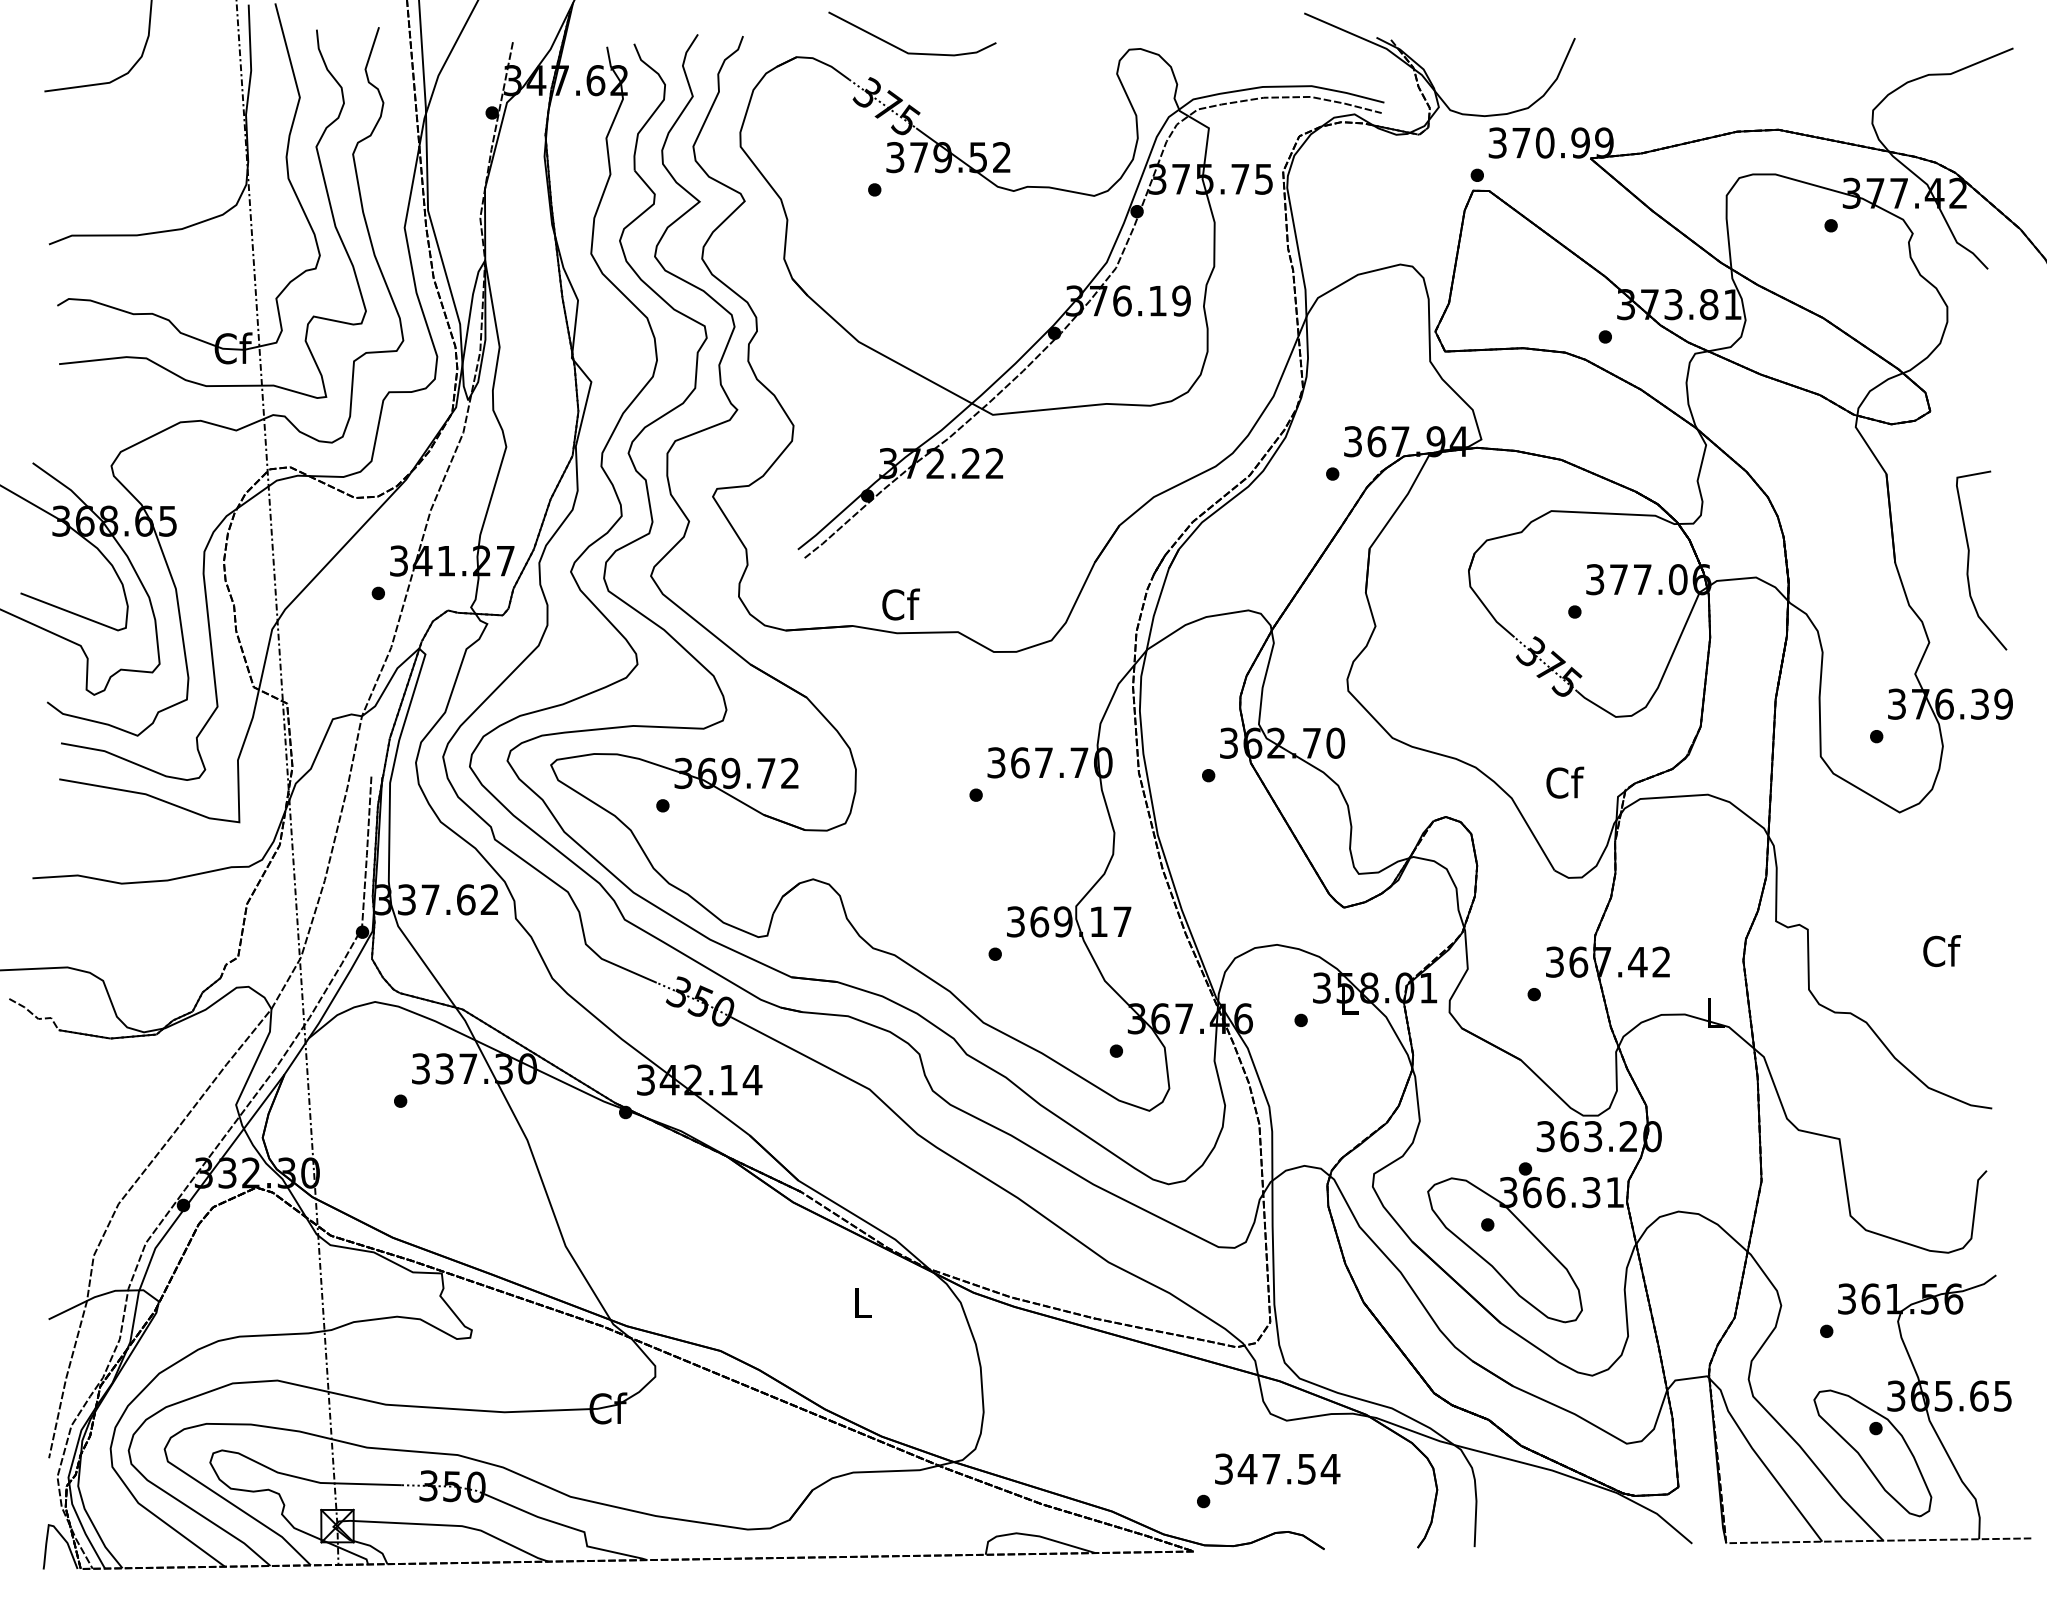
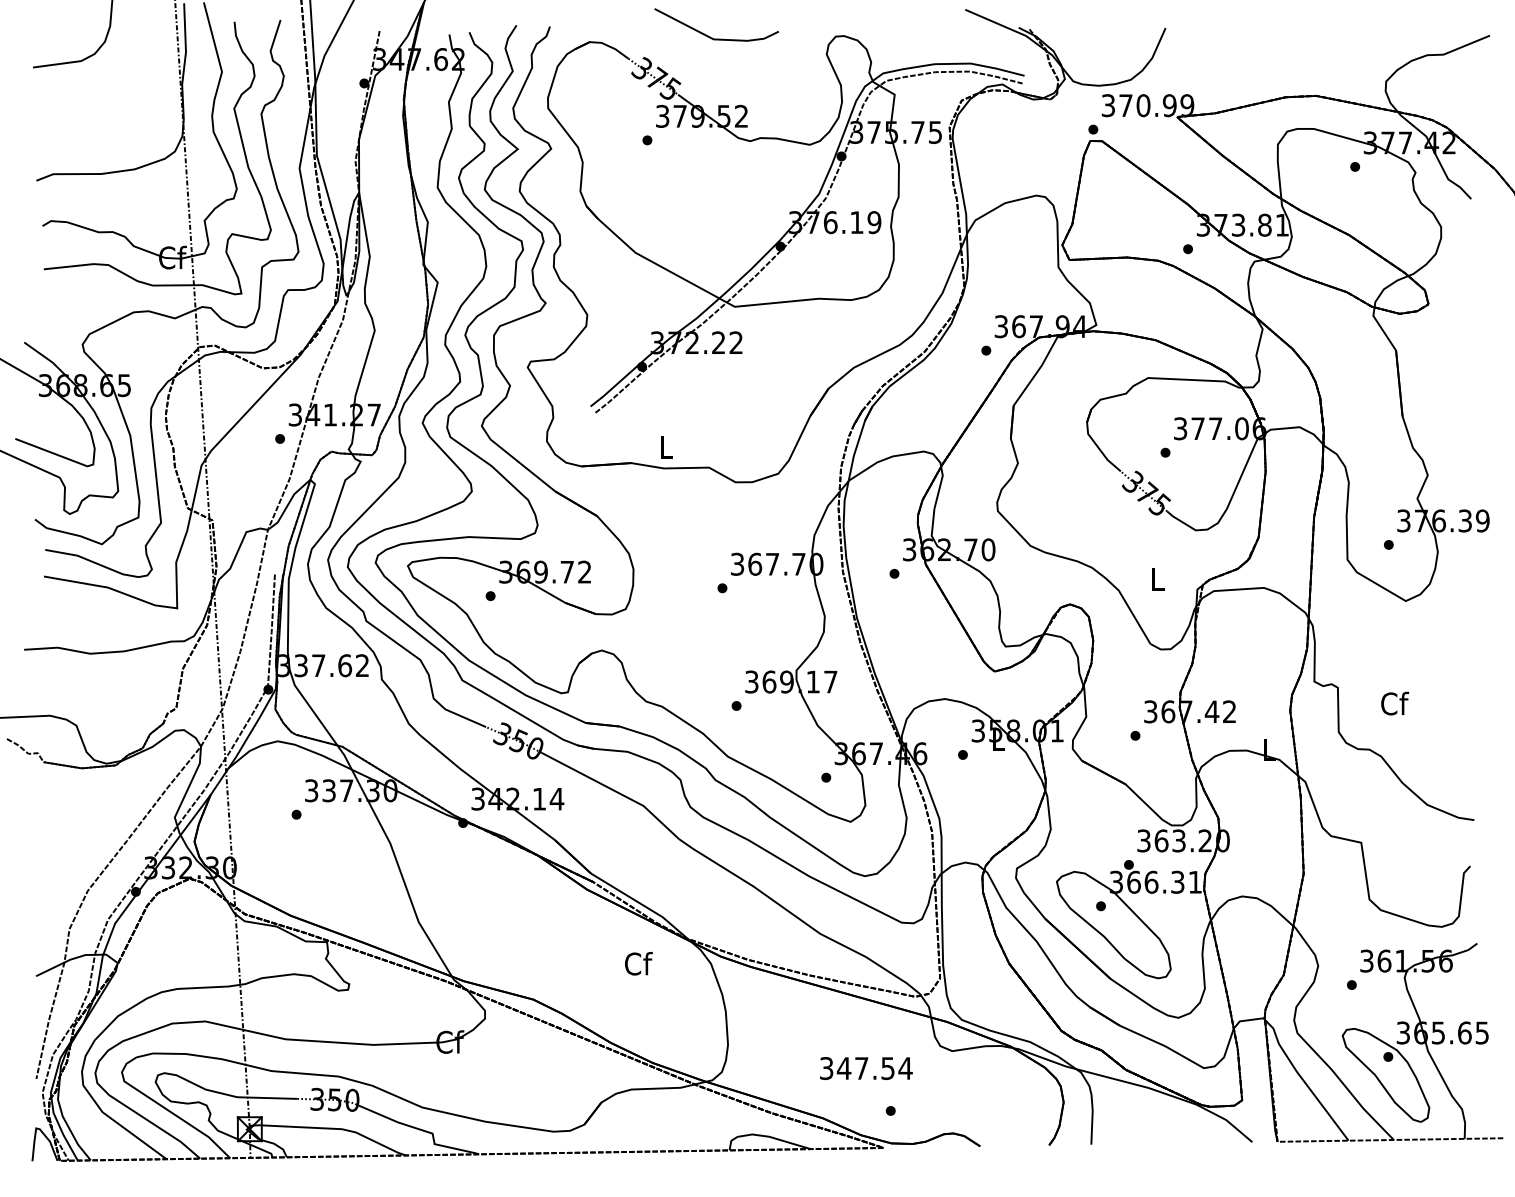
line: (901, 48) -> (708, 35), moved
curve: (1969, 560) -> (1457, 414), removed
text: (900, 604) -> (666, 447), Cf -> L
text: (1565, 782) -> (1158, 578), Cf -> L
text: (1941, 951) -> (1394, 703), moved
text: (863, 1302) -> (639, 963), L -> Cf
text: (1277, 1468) -> (866, 1068), moved

